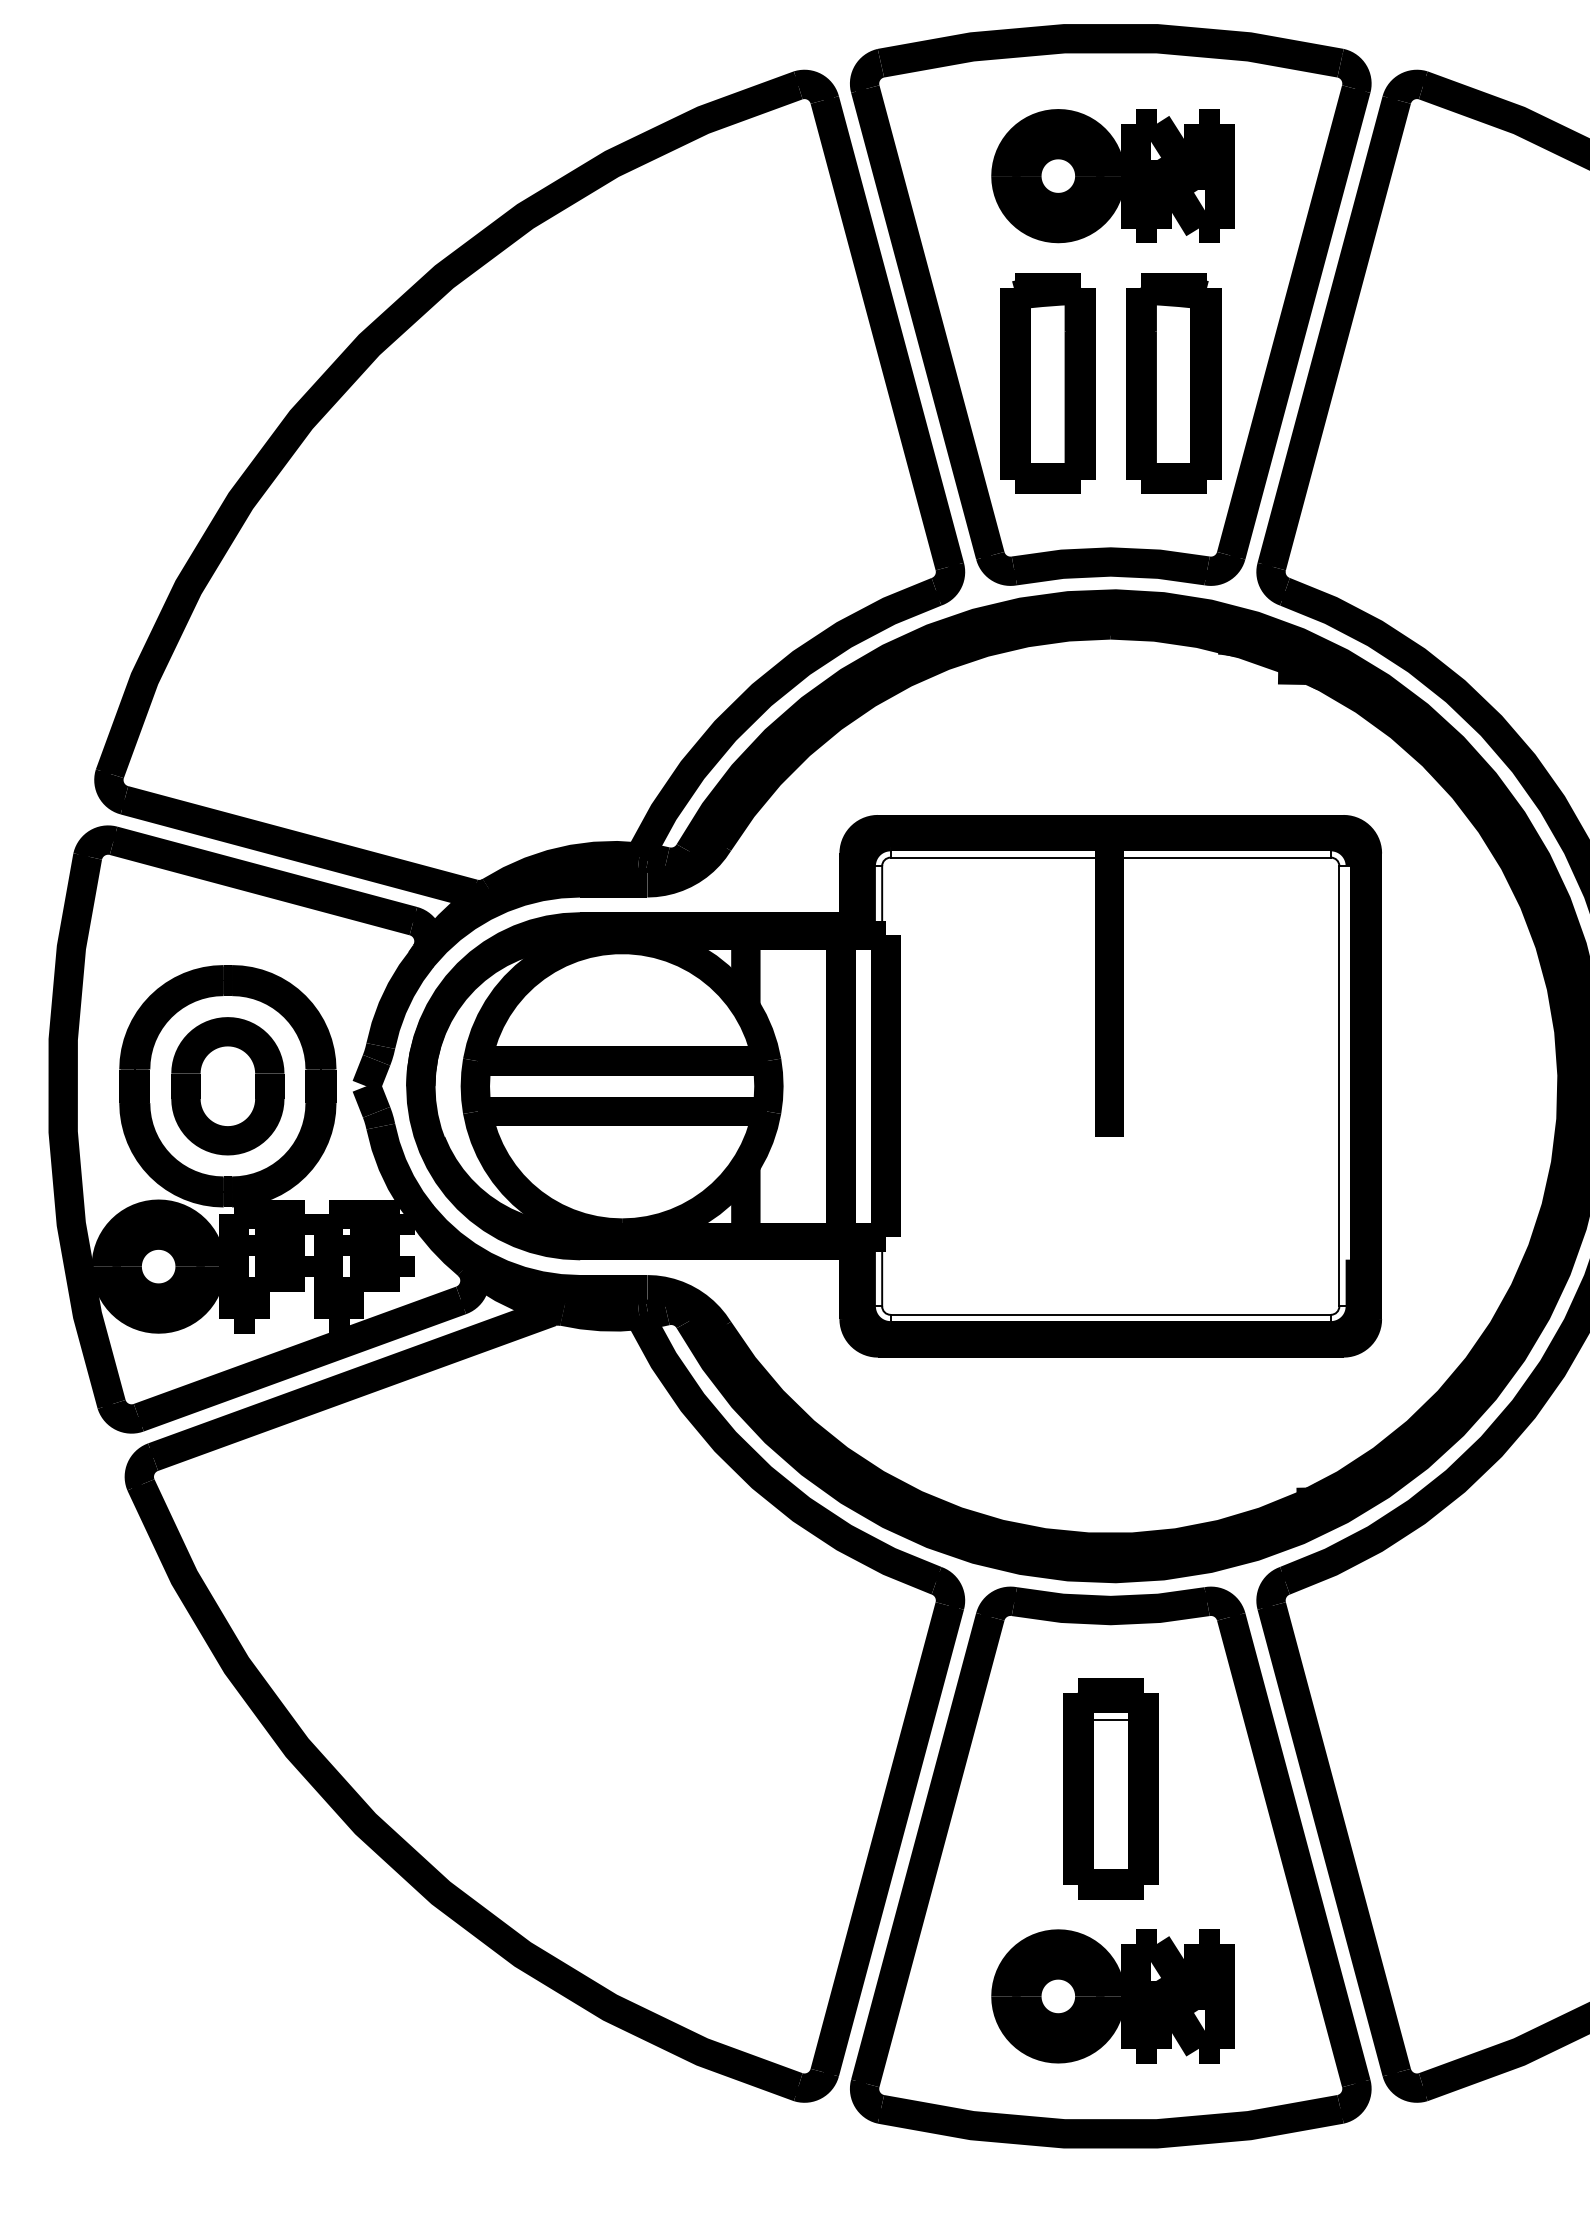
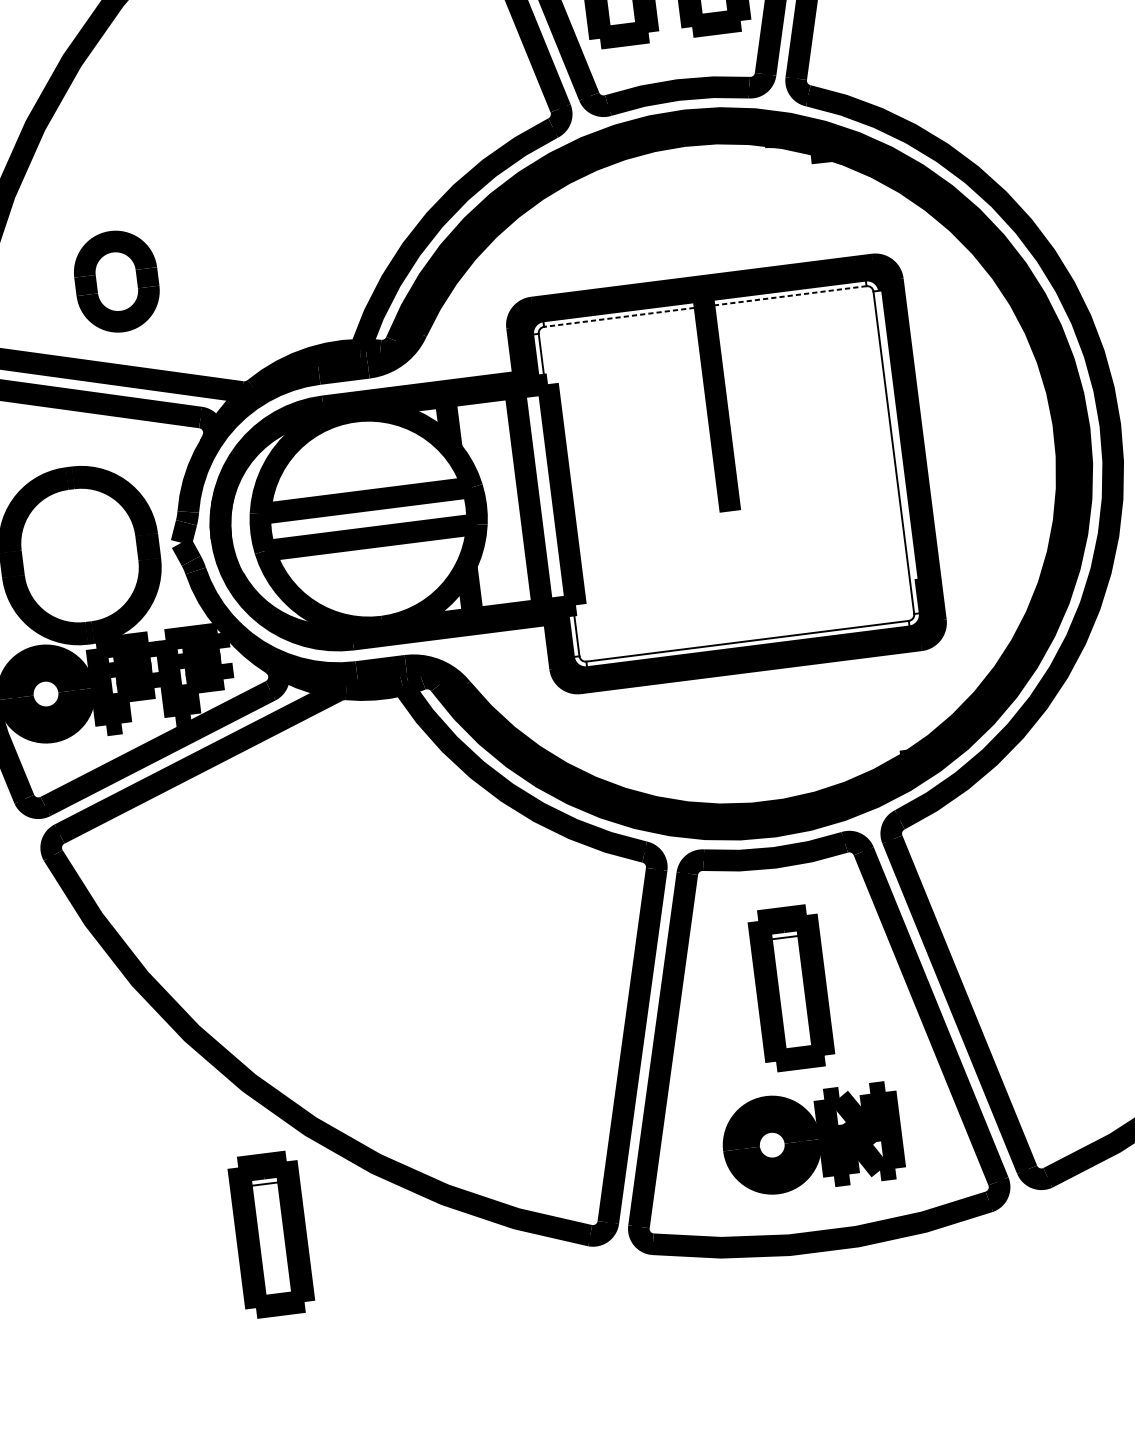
line: (1110, 857) -> (705, 306), solid -> dashed
part: (227, 1086) -> (116, 281), moved
part: (369, 2031) -> (271, 1234), added

